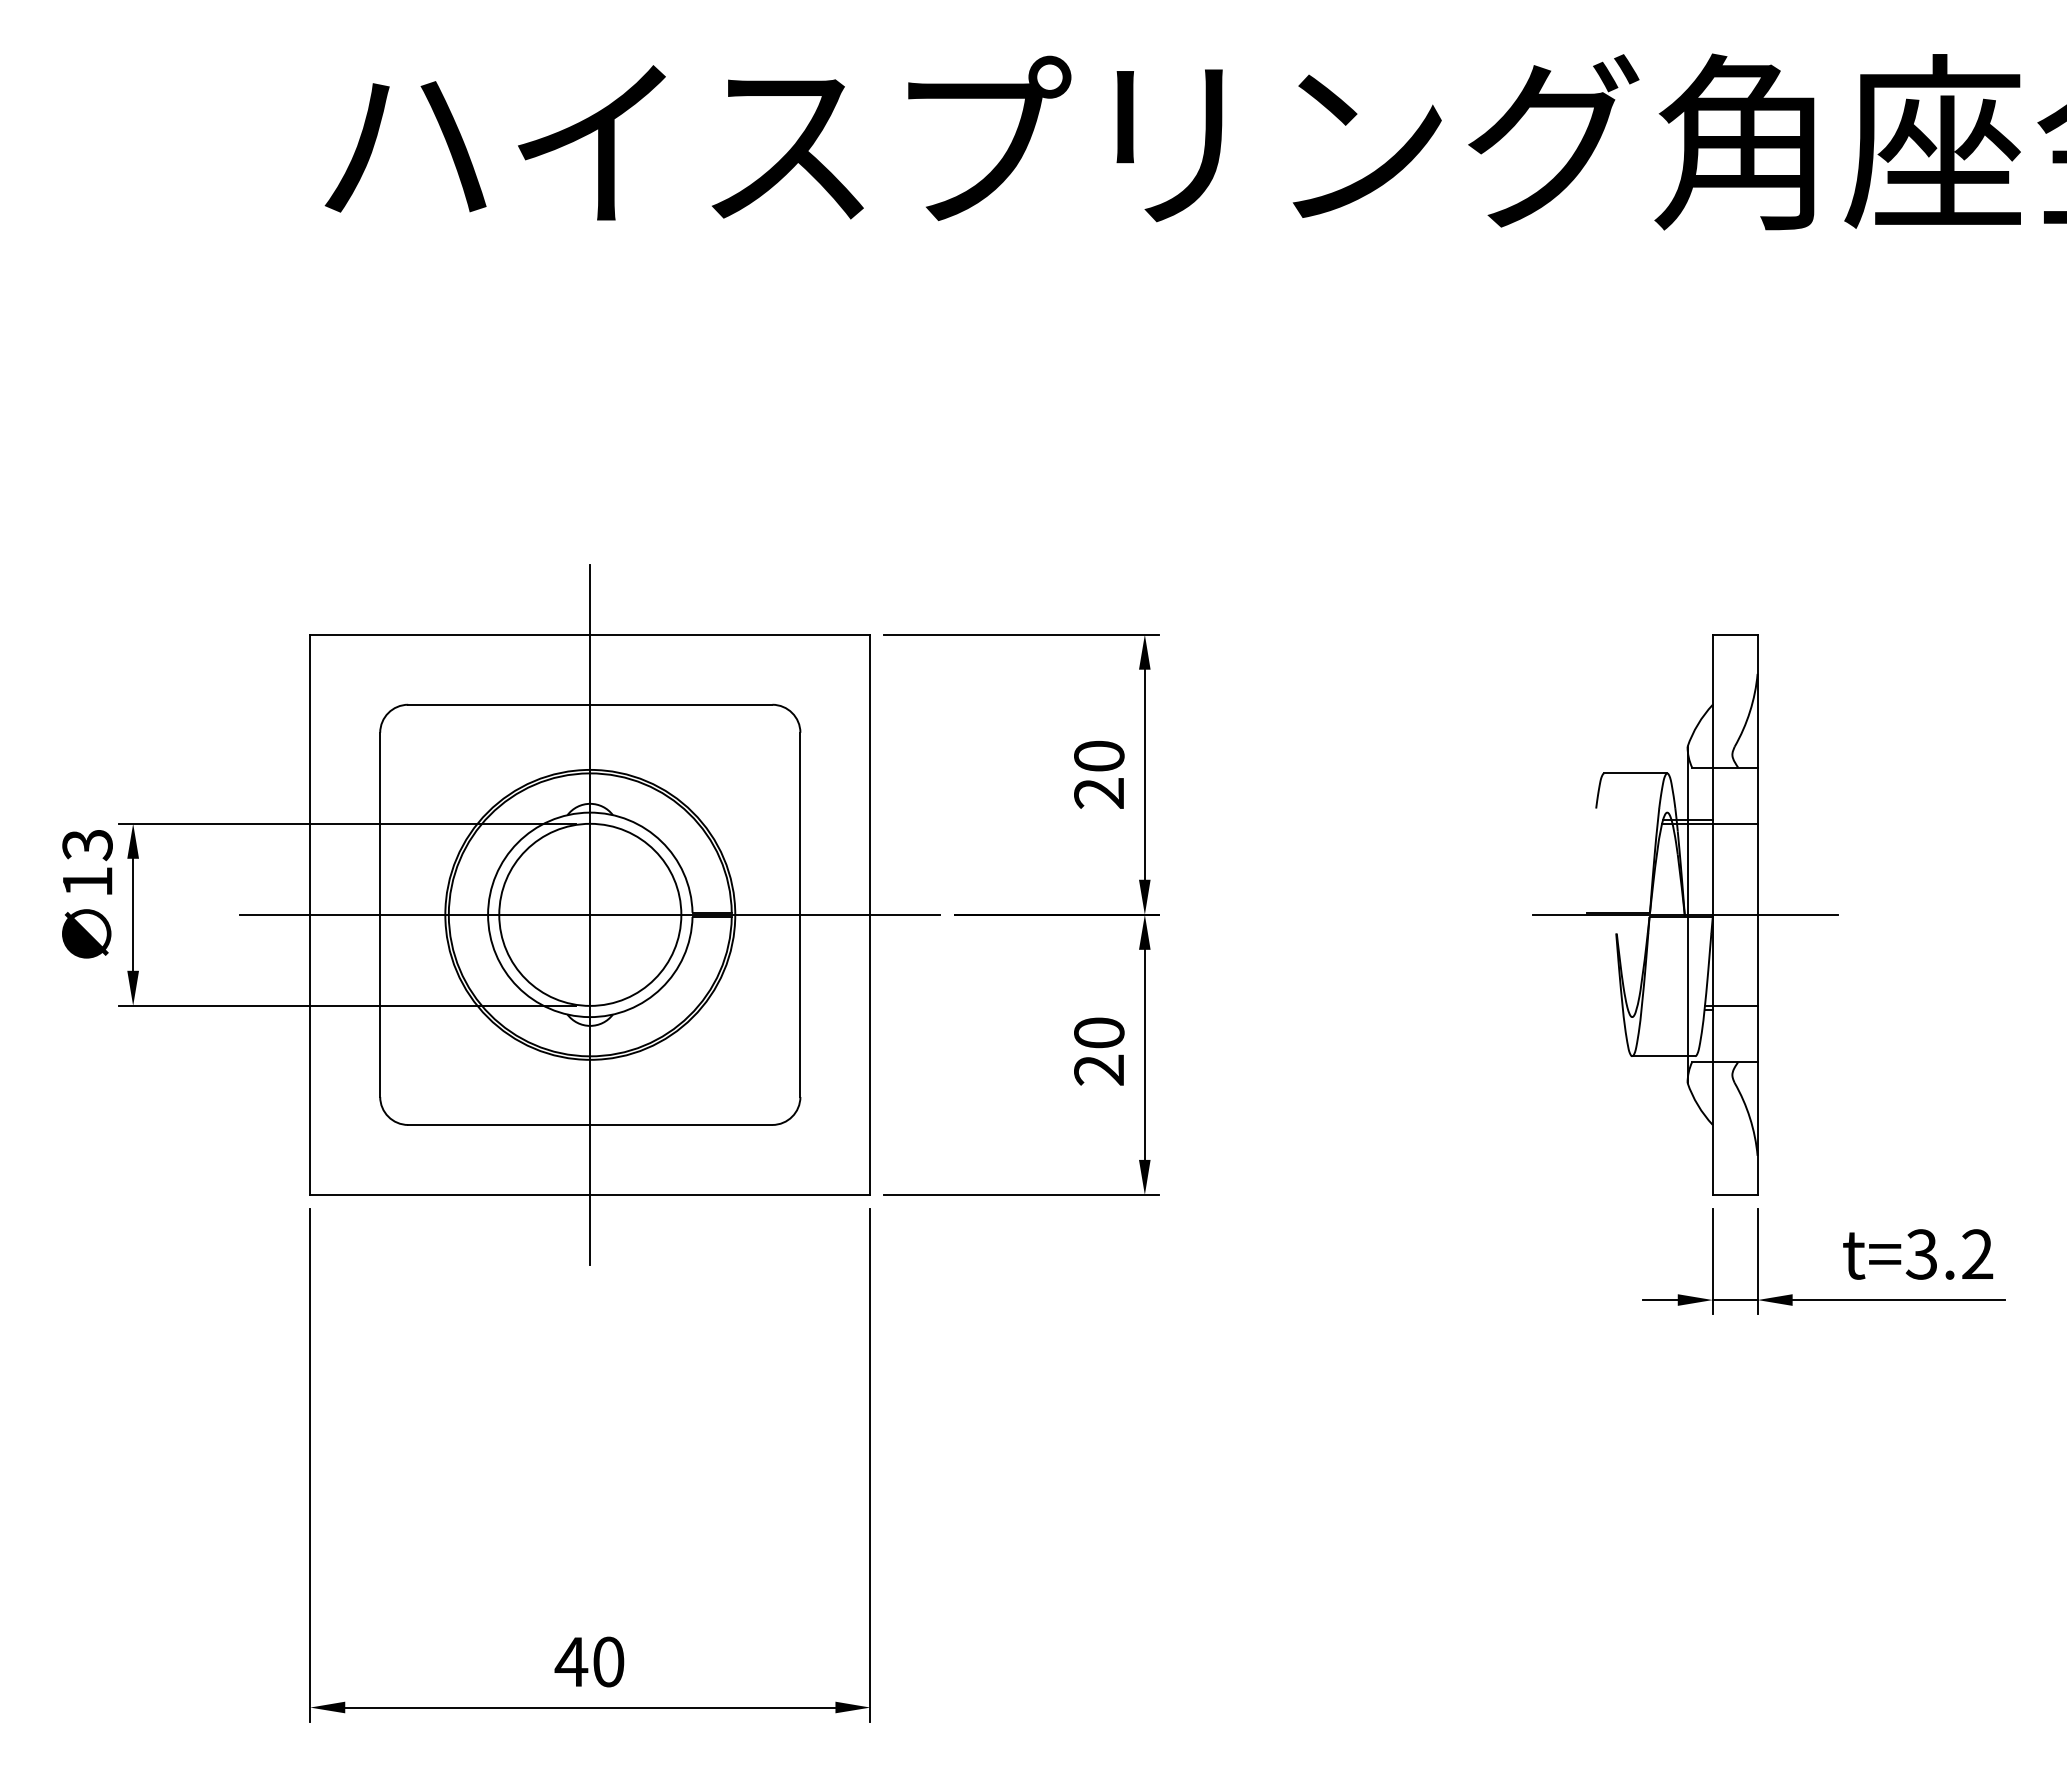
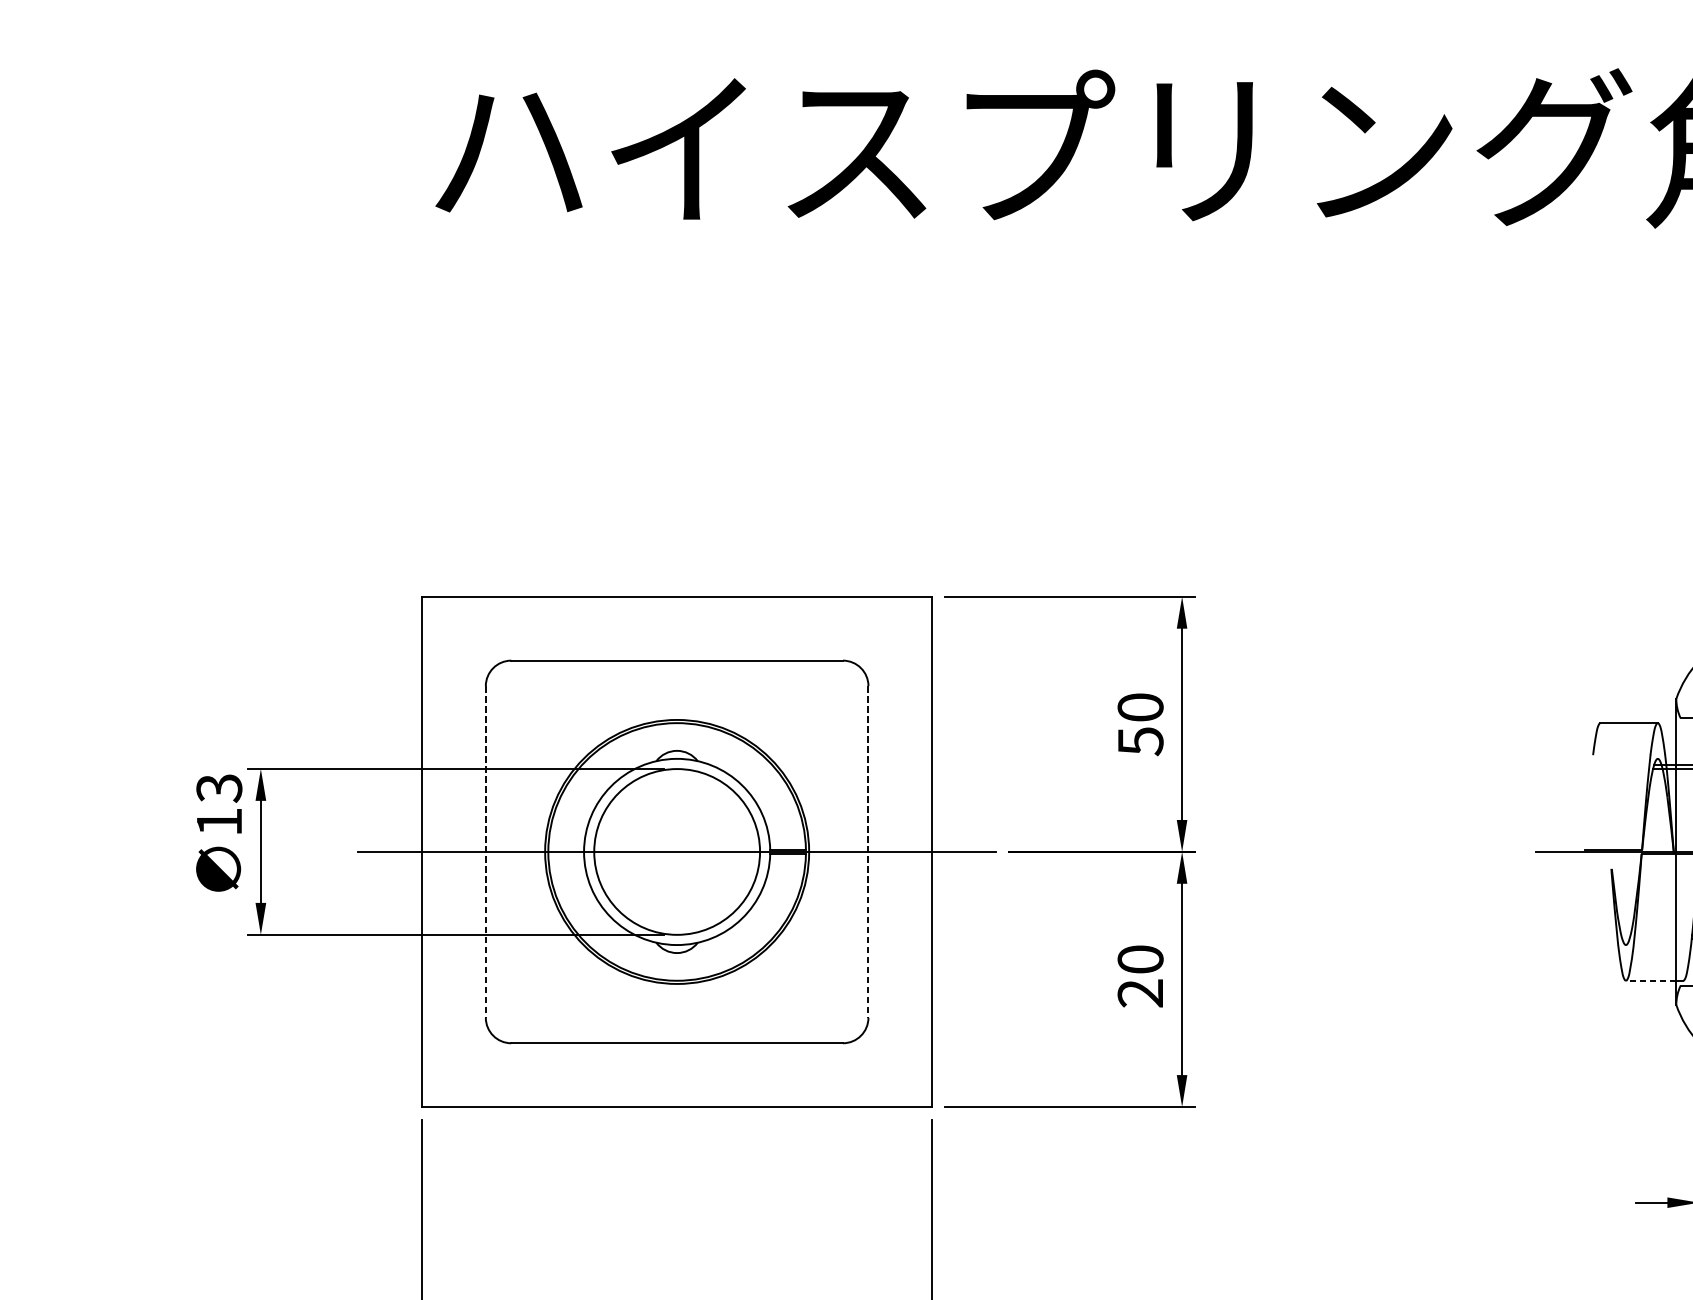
text: (1099, 793) -> (1140, 741), 20 -> 50
line: (590, 914) -> (677, 851), removed
line: (380, 915) -> (486, 852), solid -> dashed
line: (800, 915) -> (868, 852), solid -> dashed
line: (1659, 1056) -> (1650, 980), solid -> dashed

